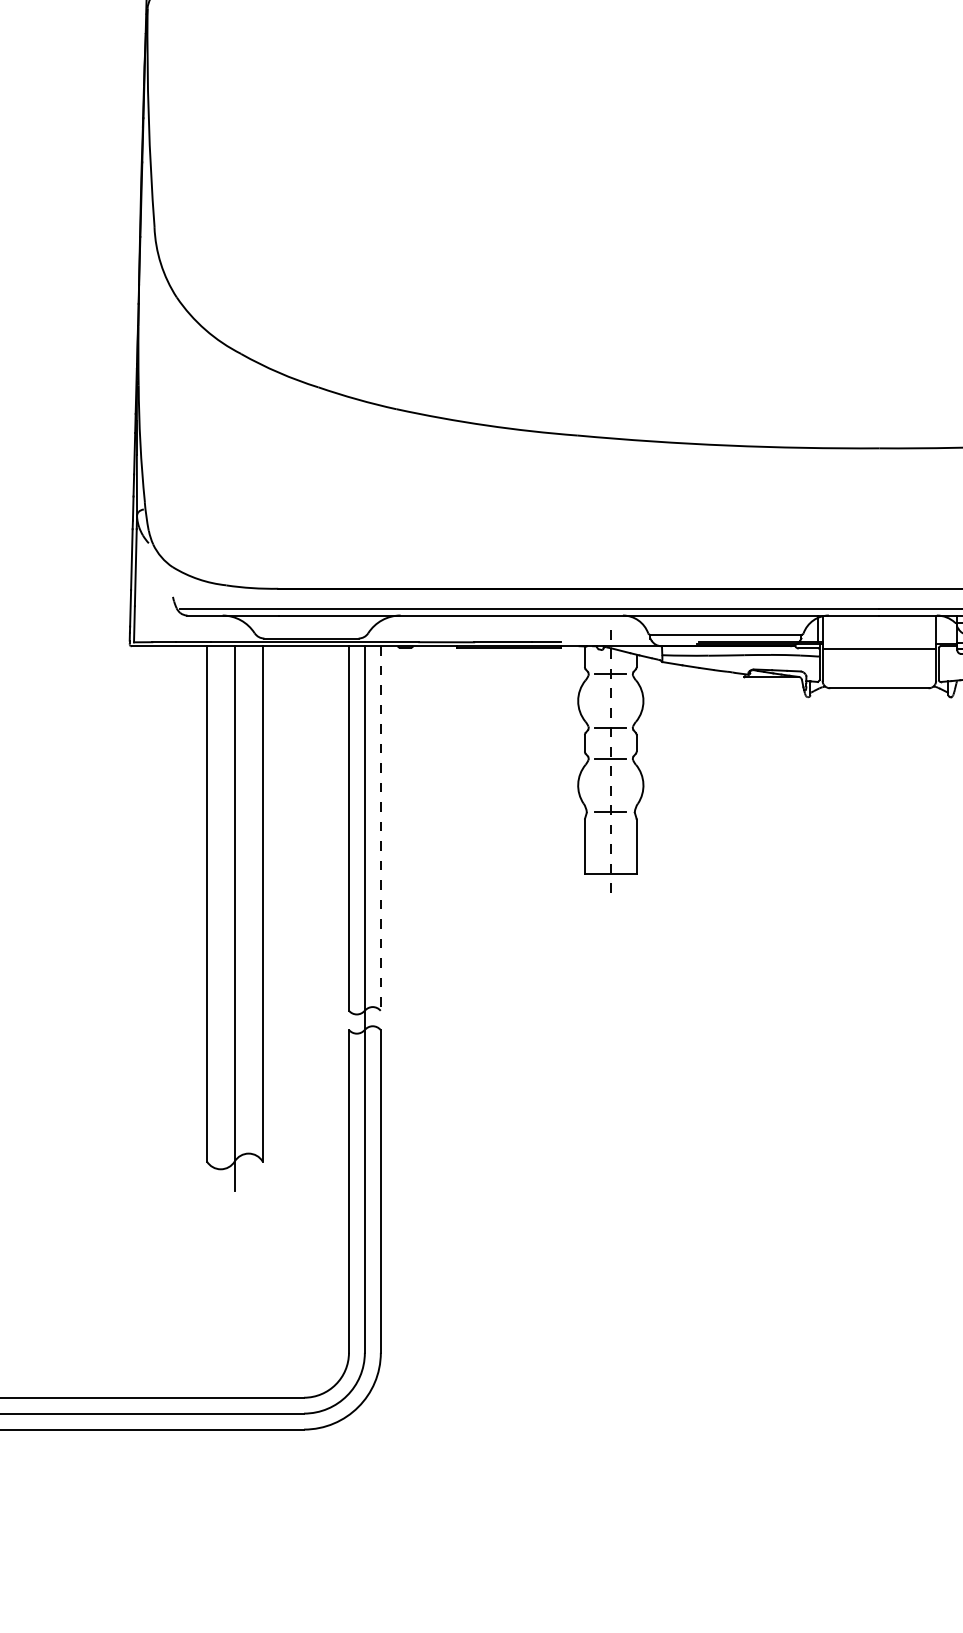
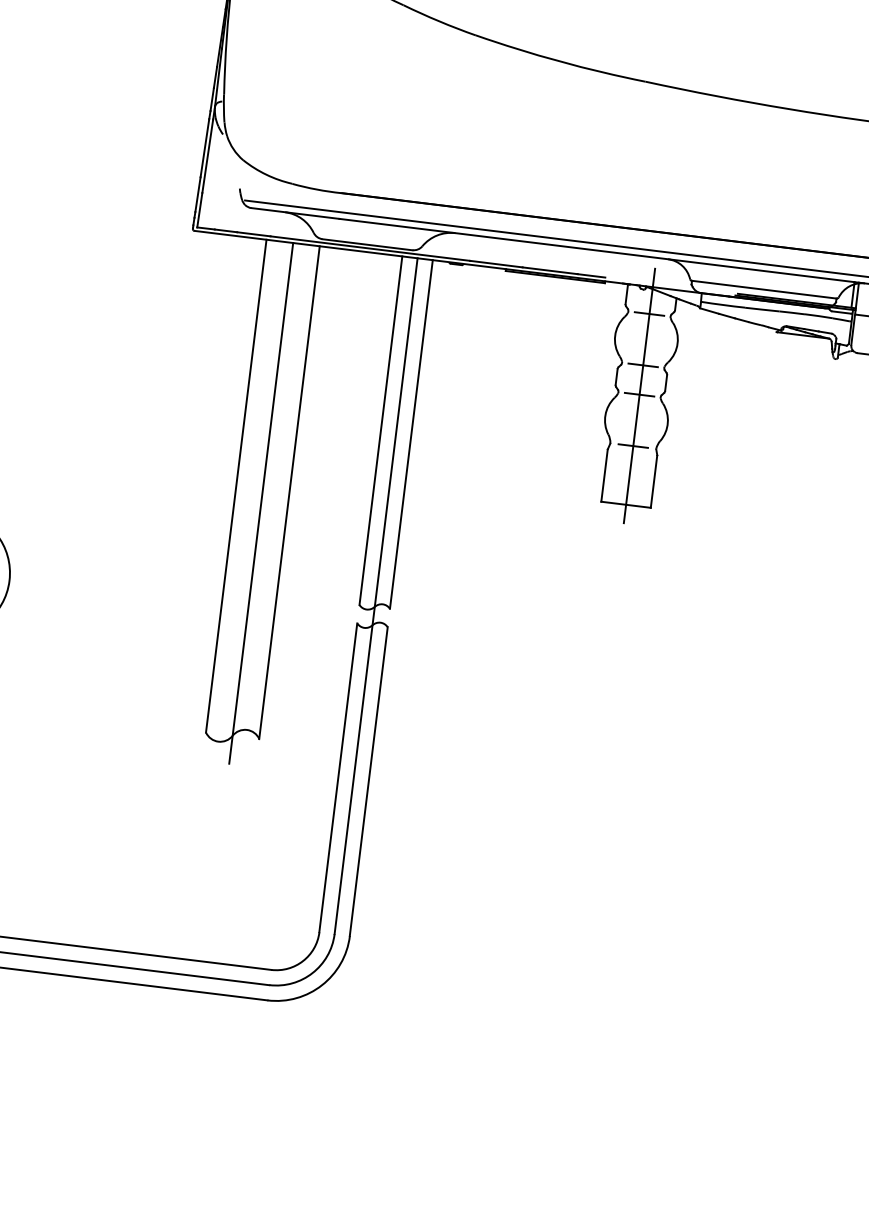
line: (610, 759) -> (639, 395), dashed -> solid
line: (380, 829) -> (411, 435), dashed -> solid

